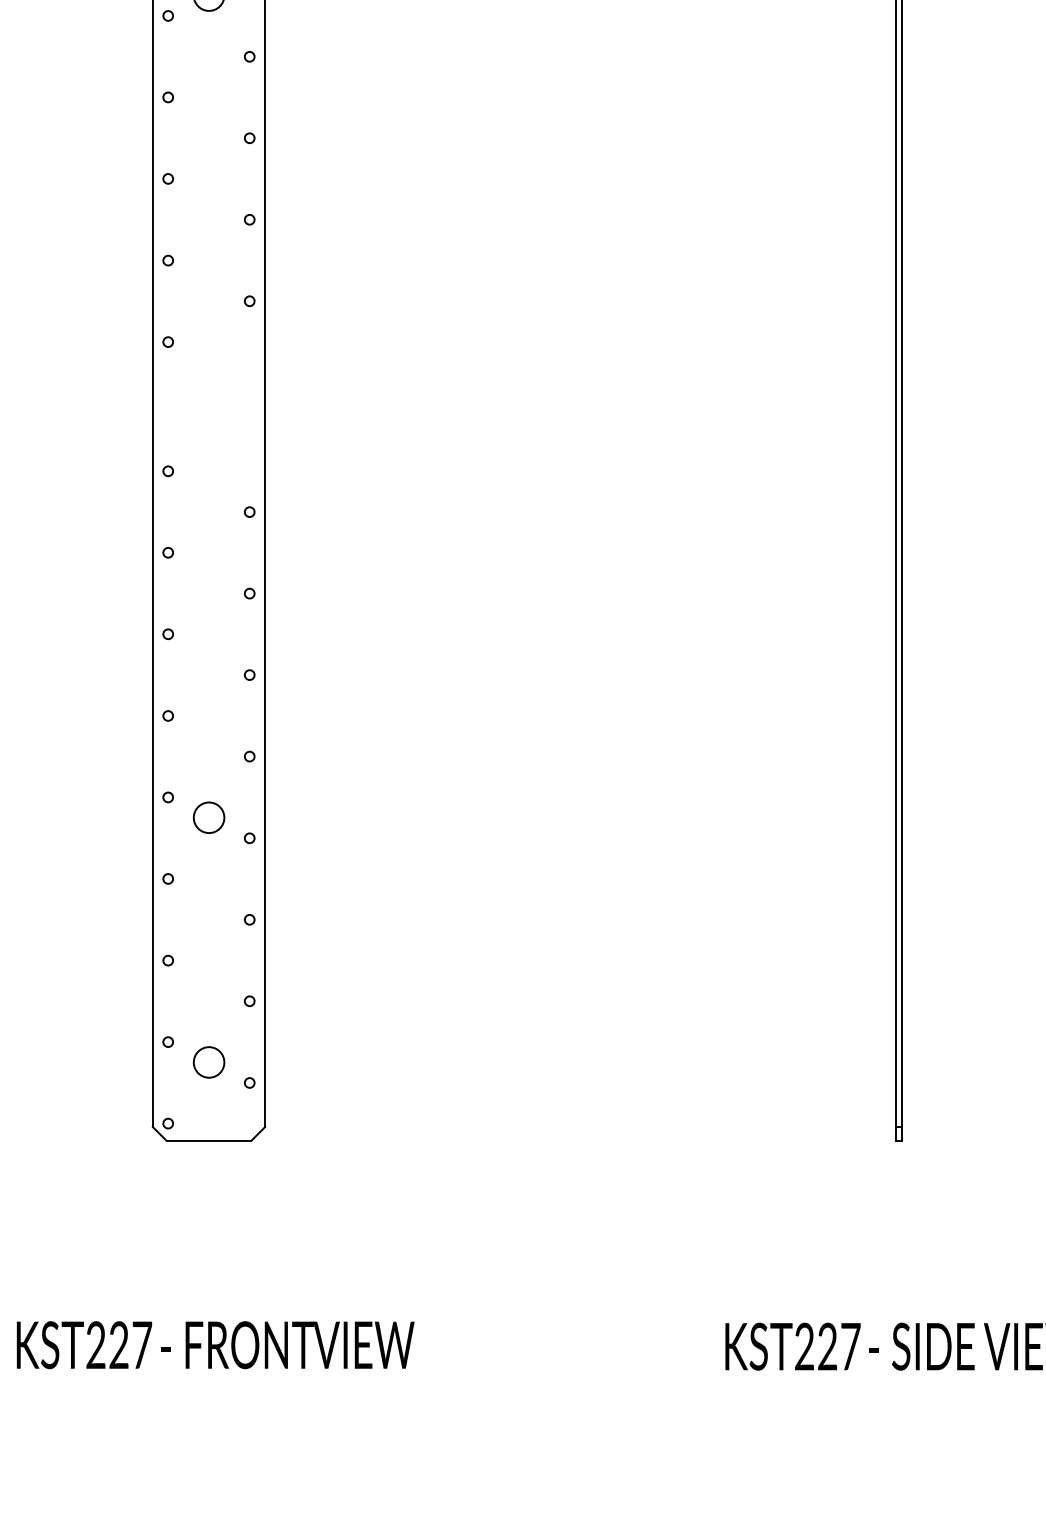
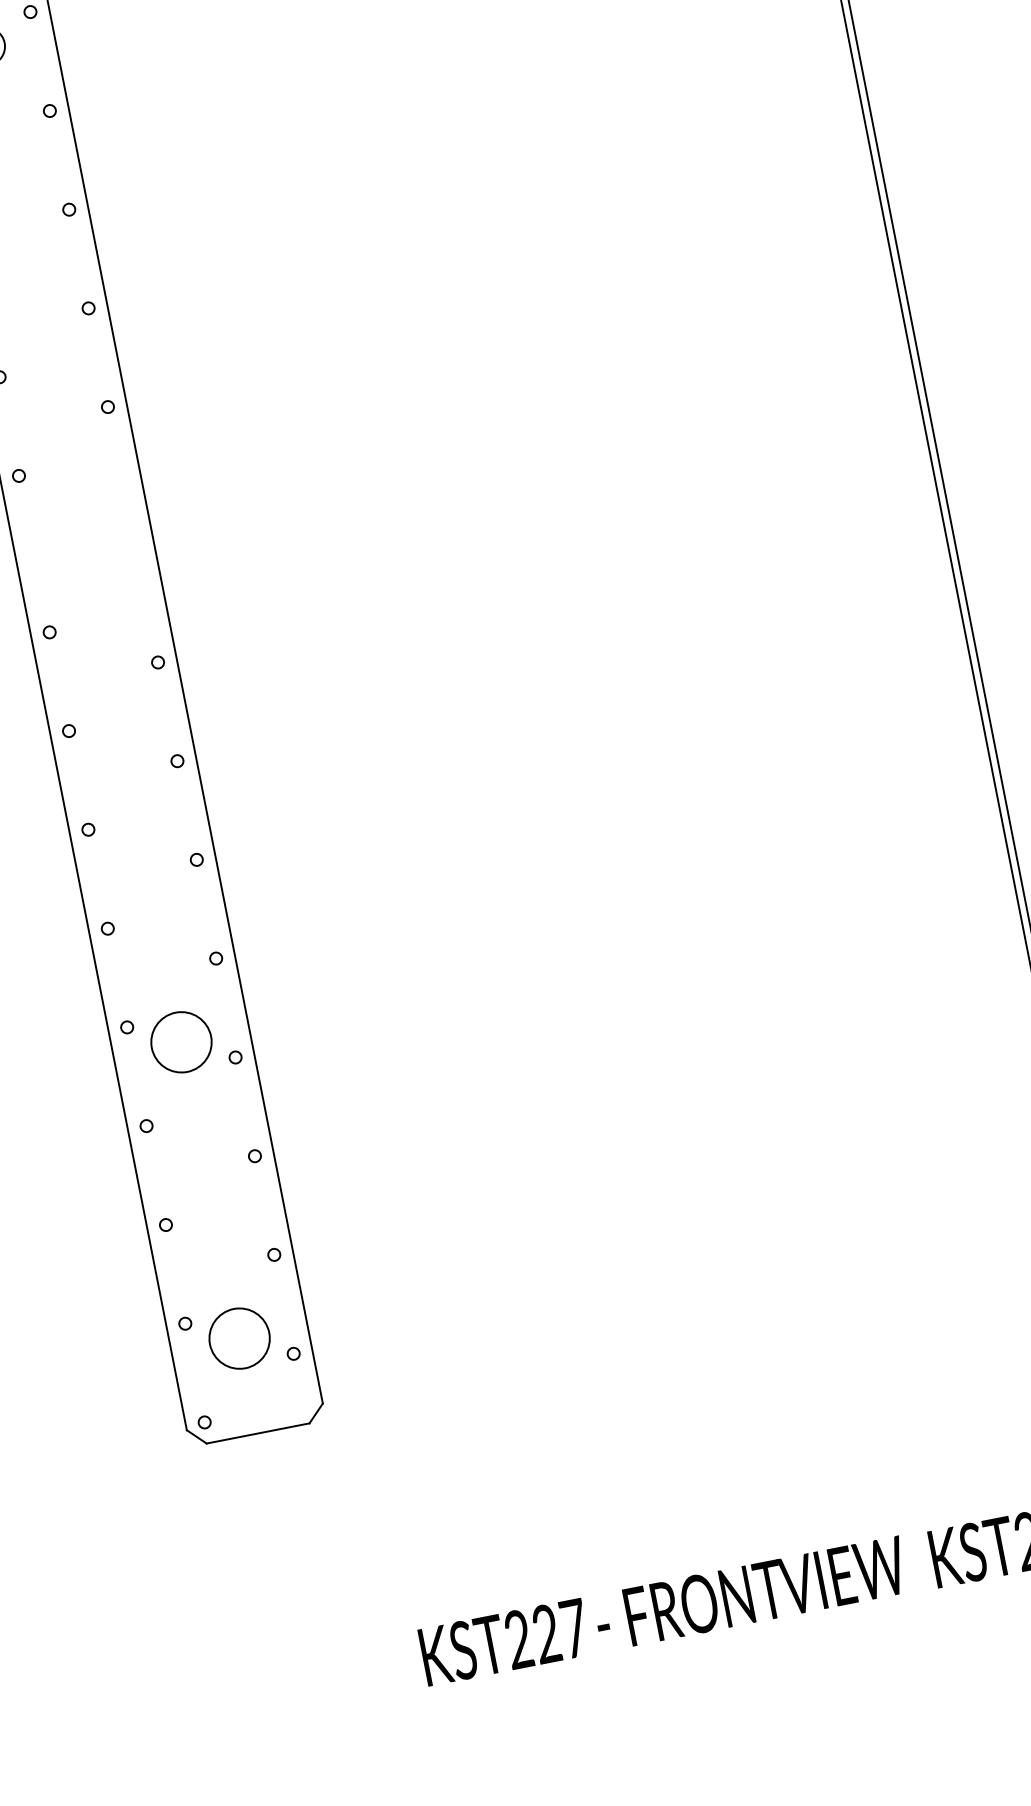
circle: (208, 817) -> (180, 1042), size x1.6
circle: (208, 1062) -> (238, 1338), size x1.6
text: (215, 1345) -> (663, 1611), moved

